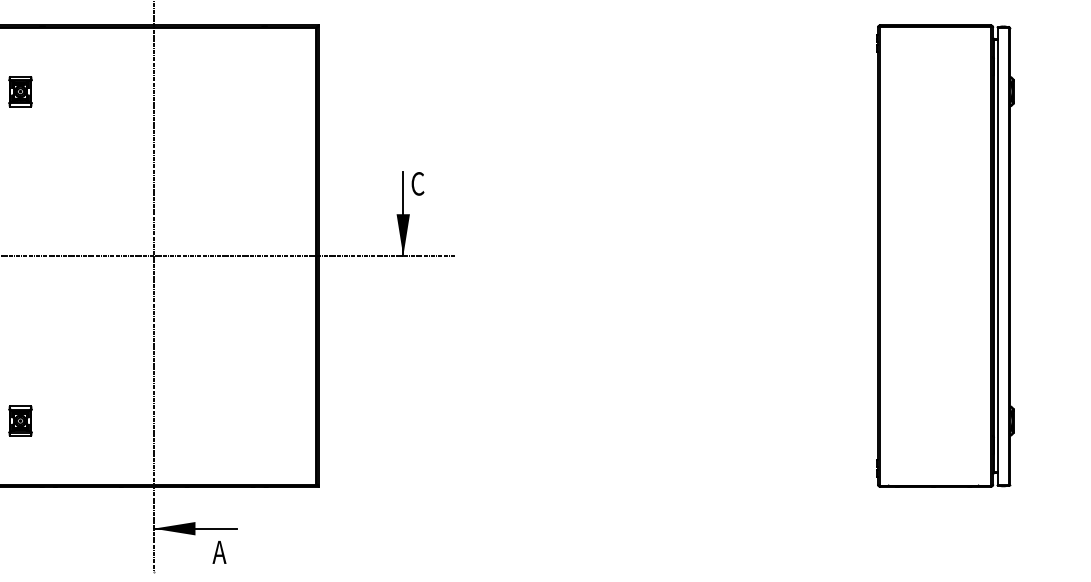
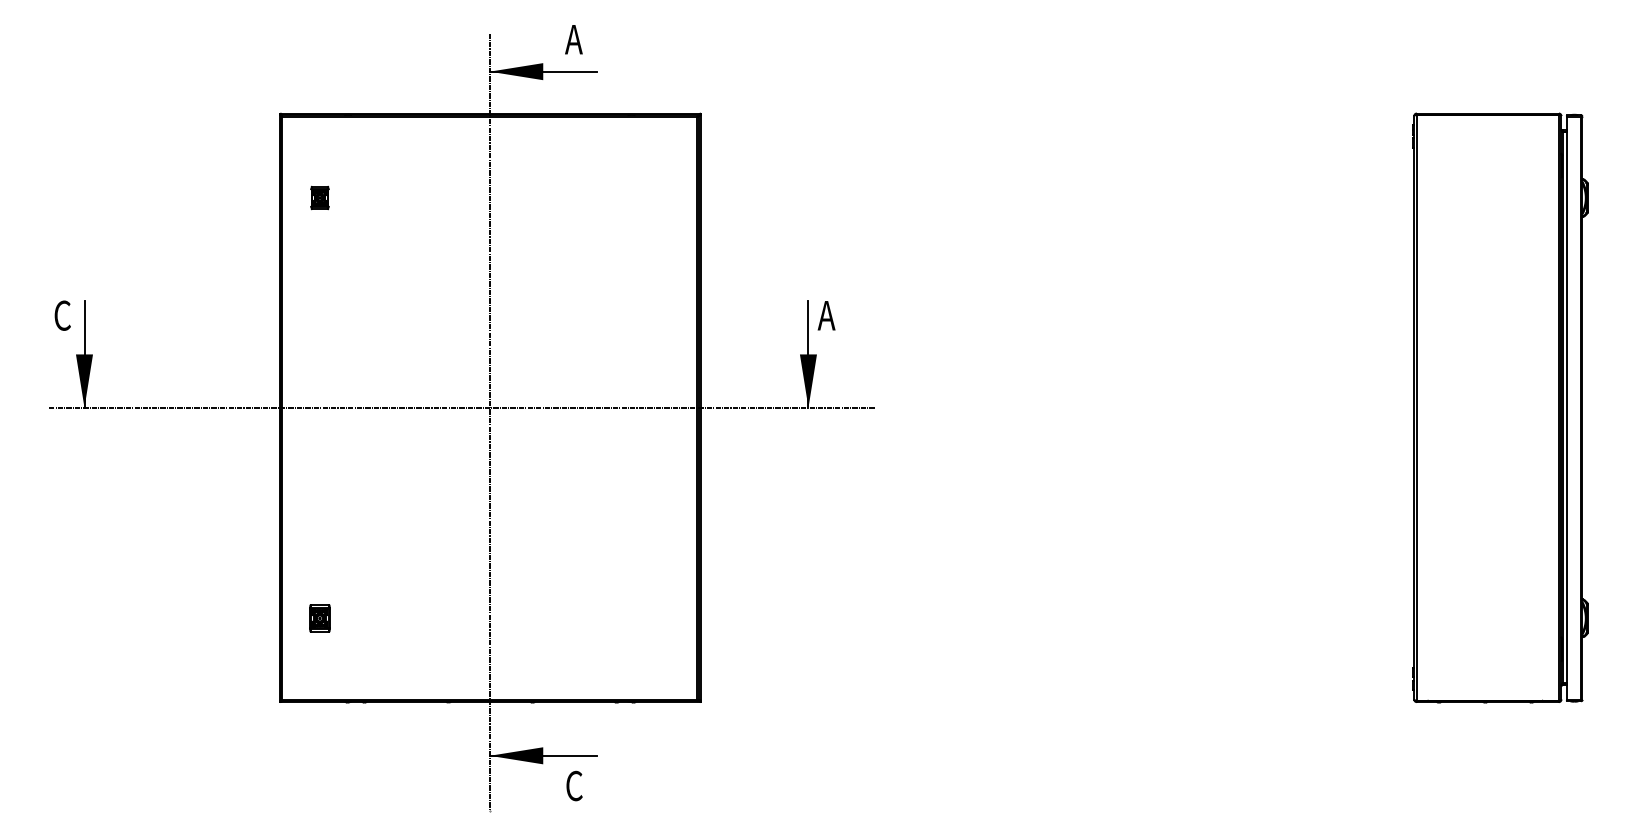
part: (20, 91) -> (319, 197), size x0.6
text: (417, 183) -> (826, 315), С -> А
part: (20, 421) -> (319, 618), size x0.7
text: (219, 551) -> (573, 785), А -> С

